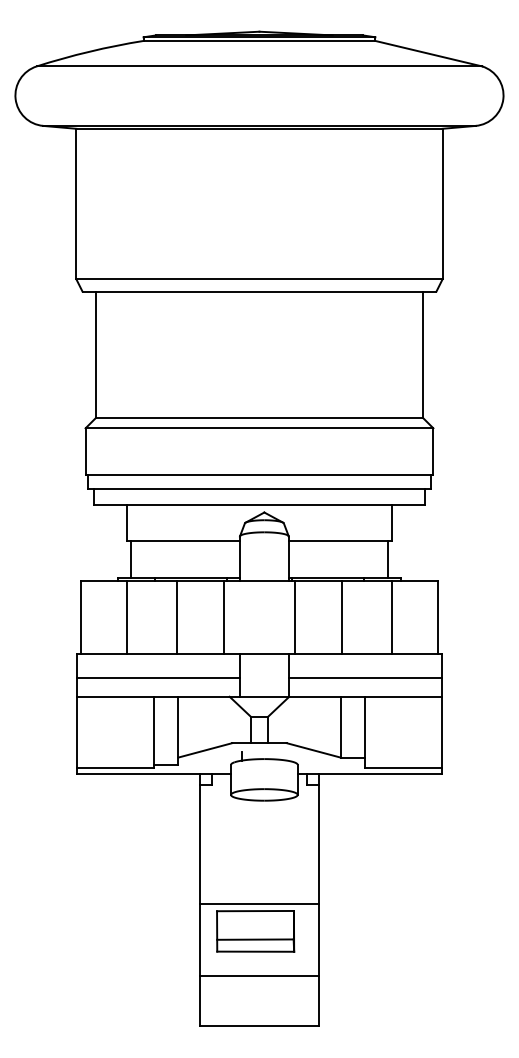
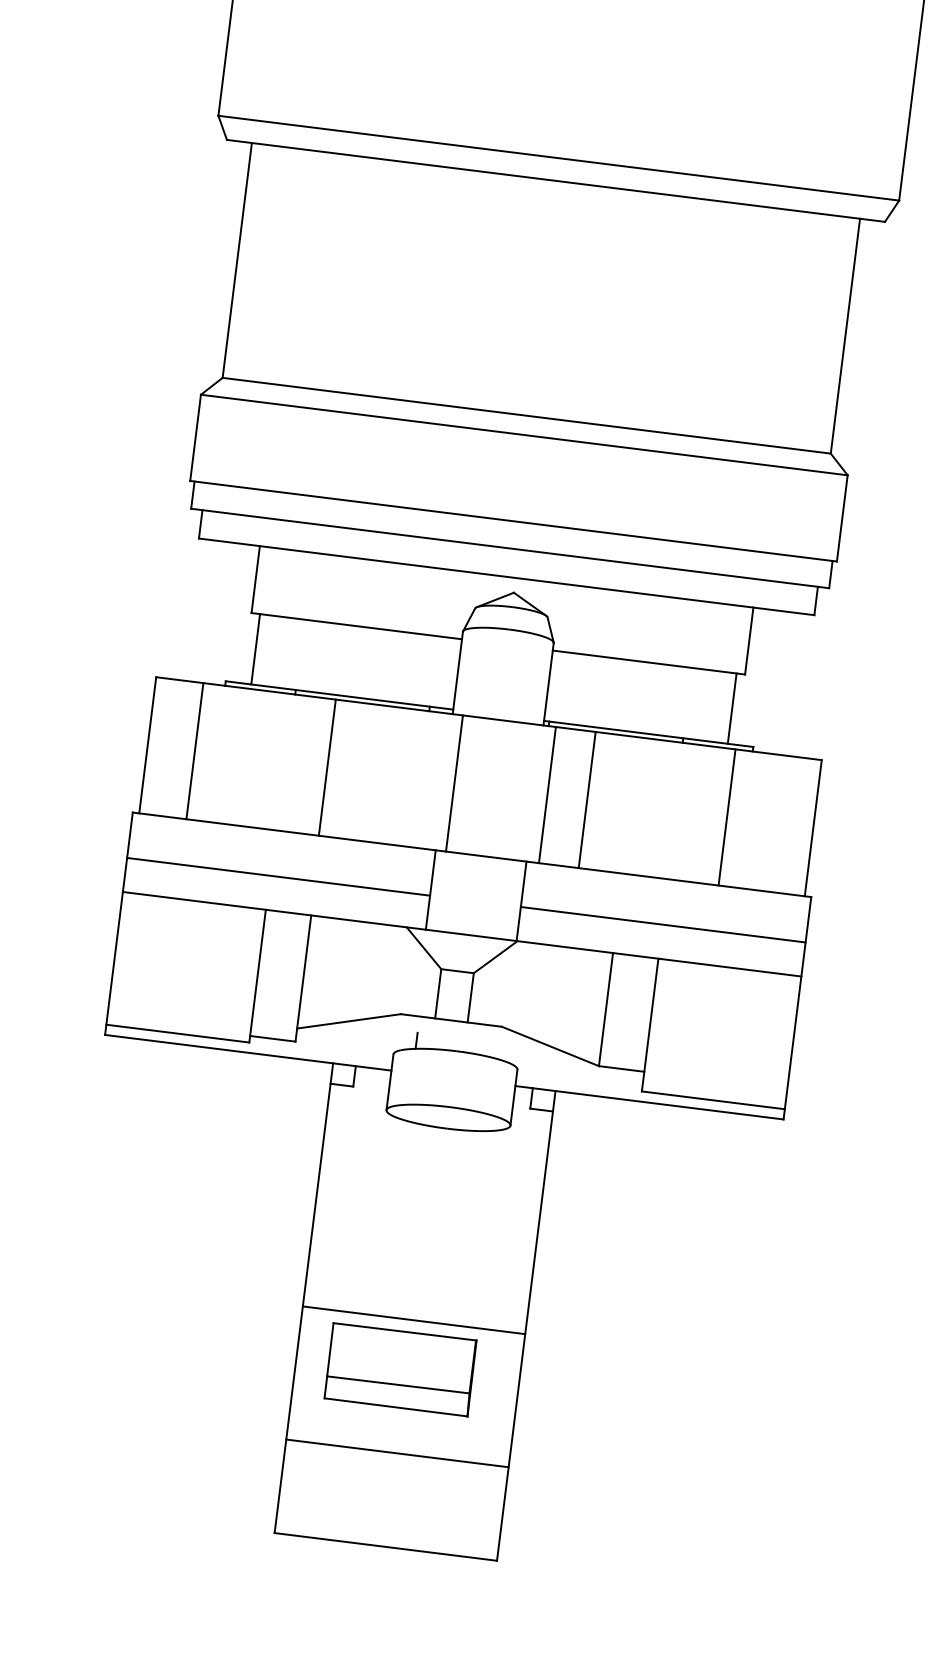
line: (126, 617) -> (194, 751), moved
line: (223, 617) -> (454, 783), moved
line: (341, 617) -> (586, 800), moved

